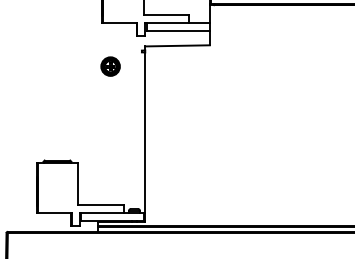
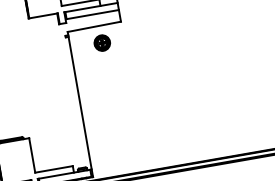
part: (110, 66) -> (102, 43), moved

